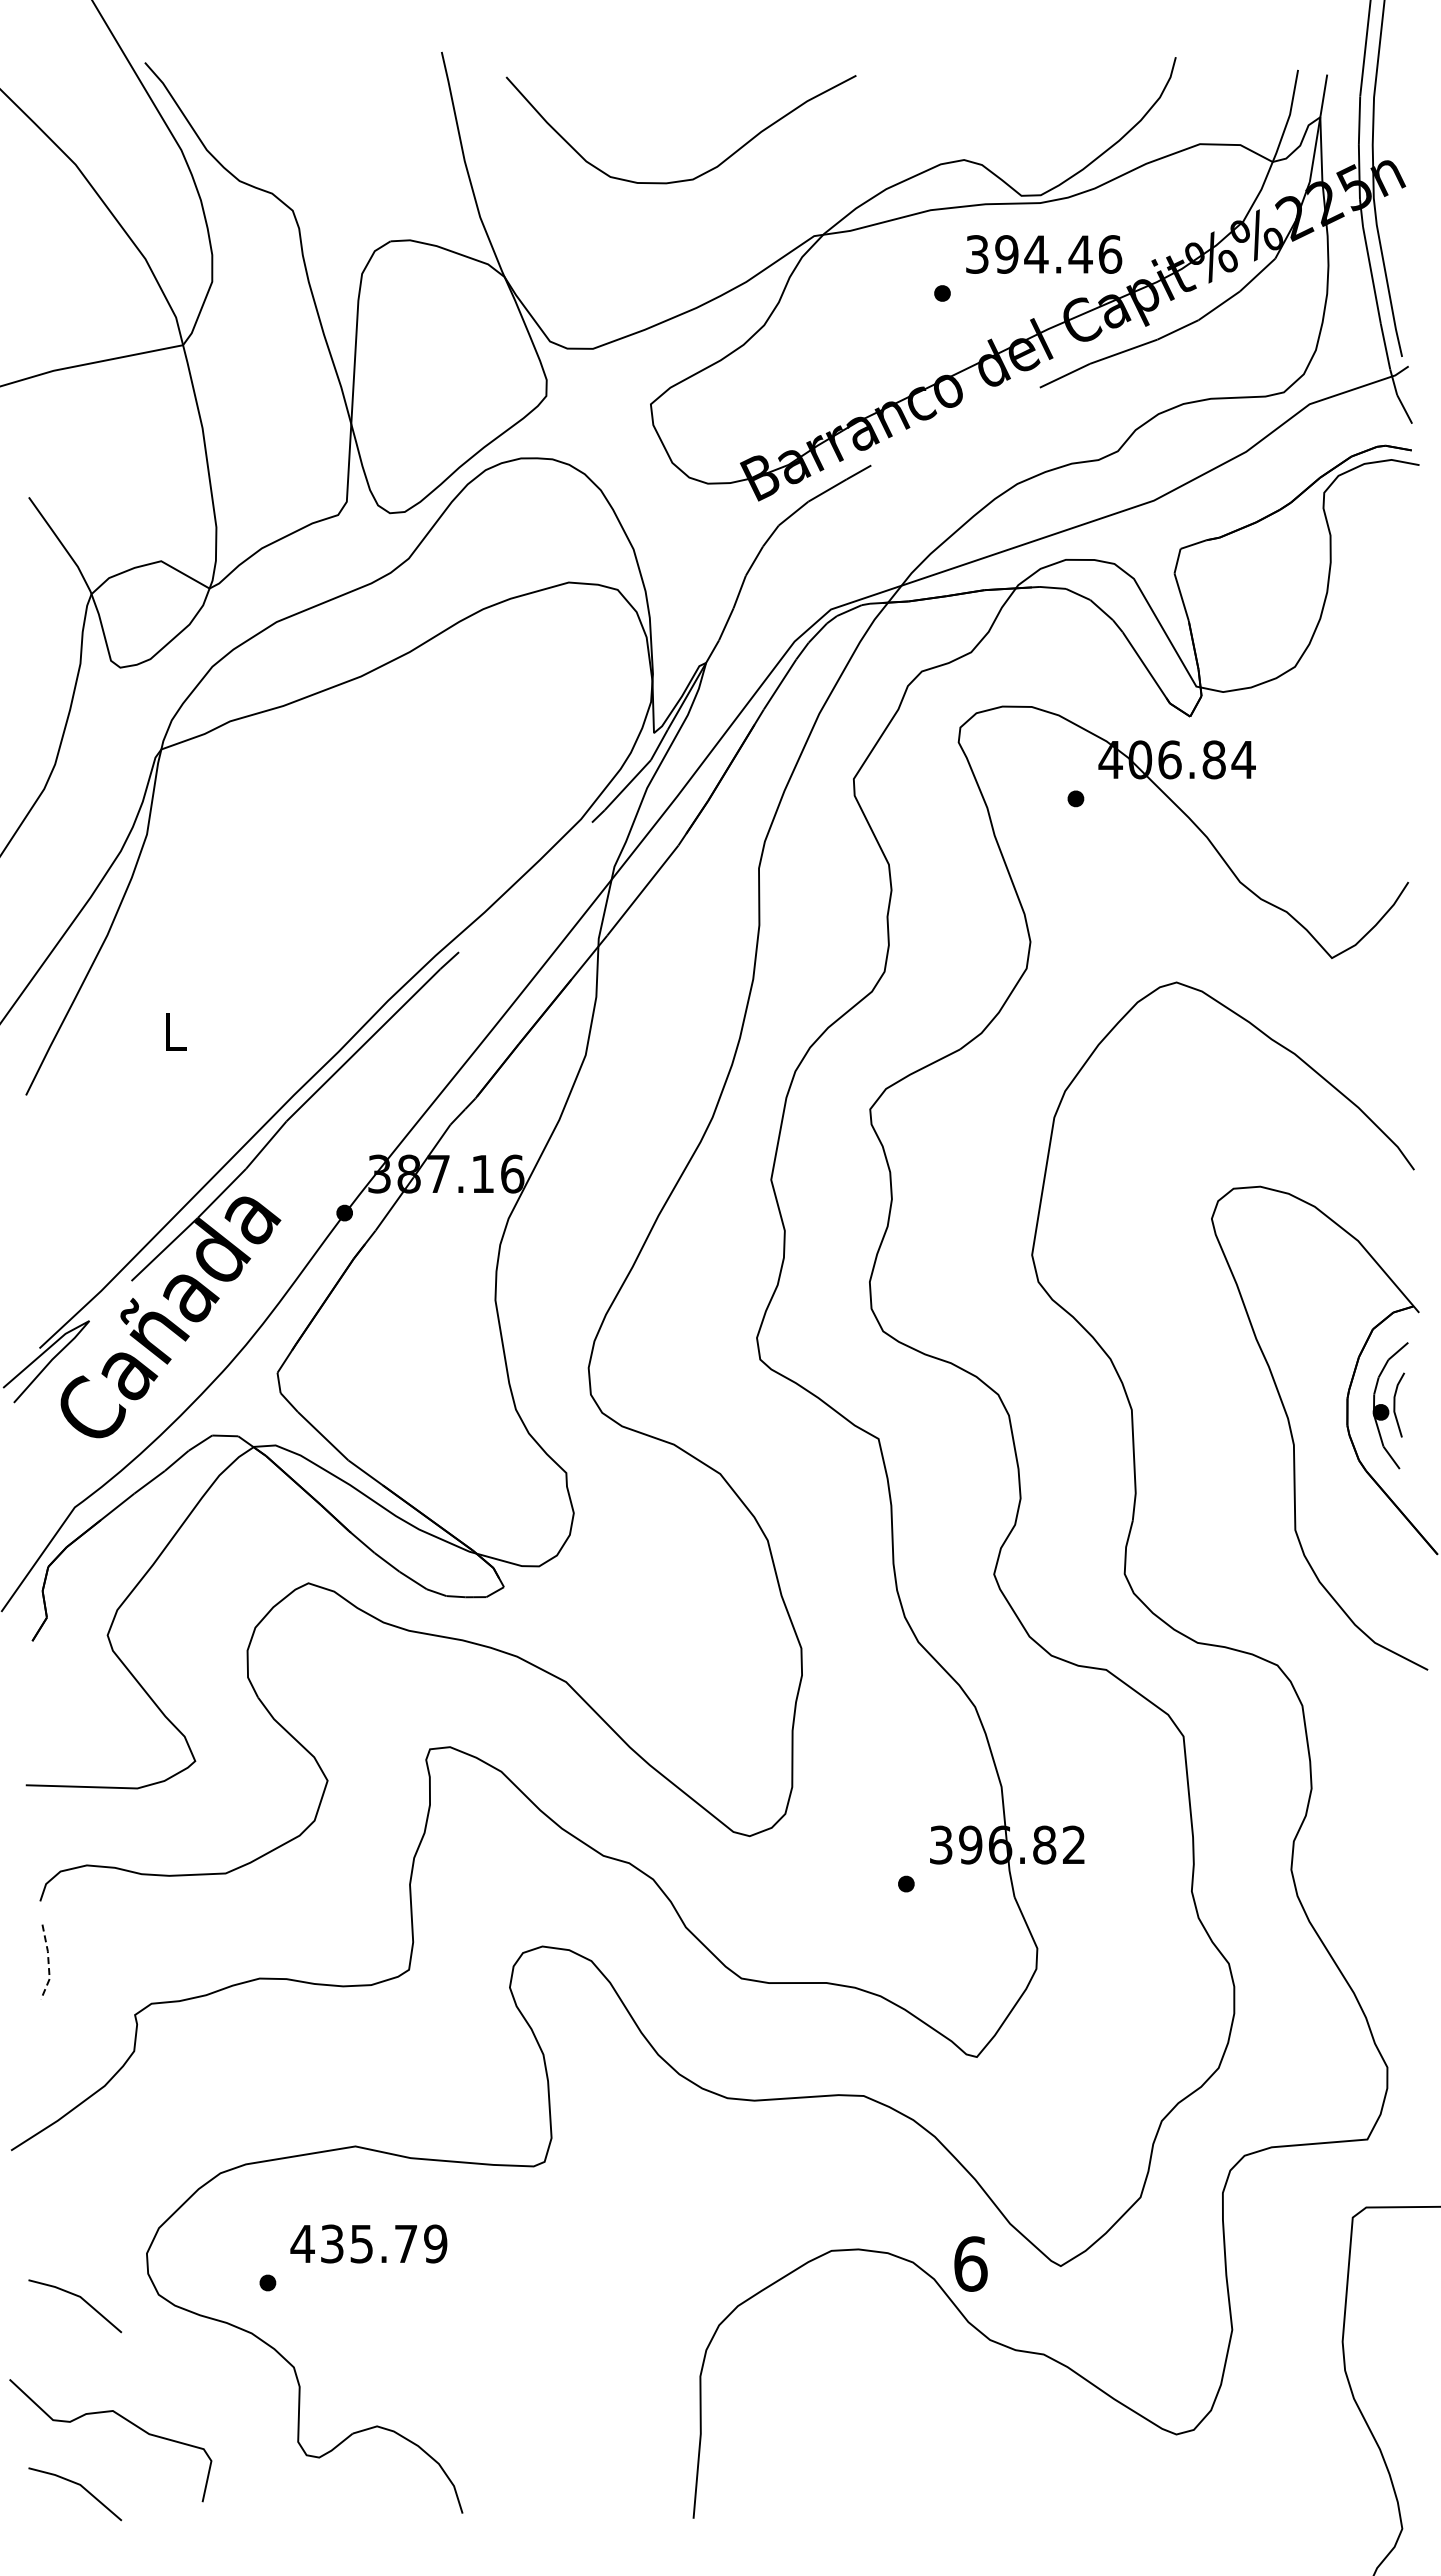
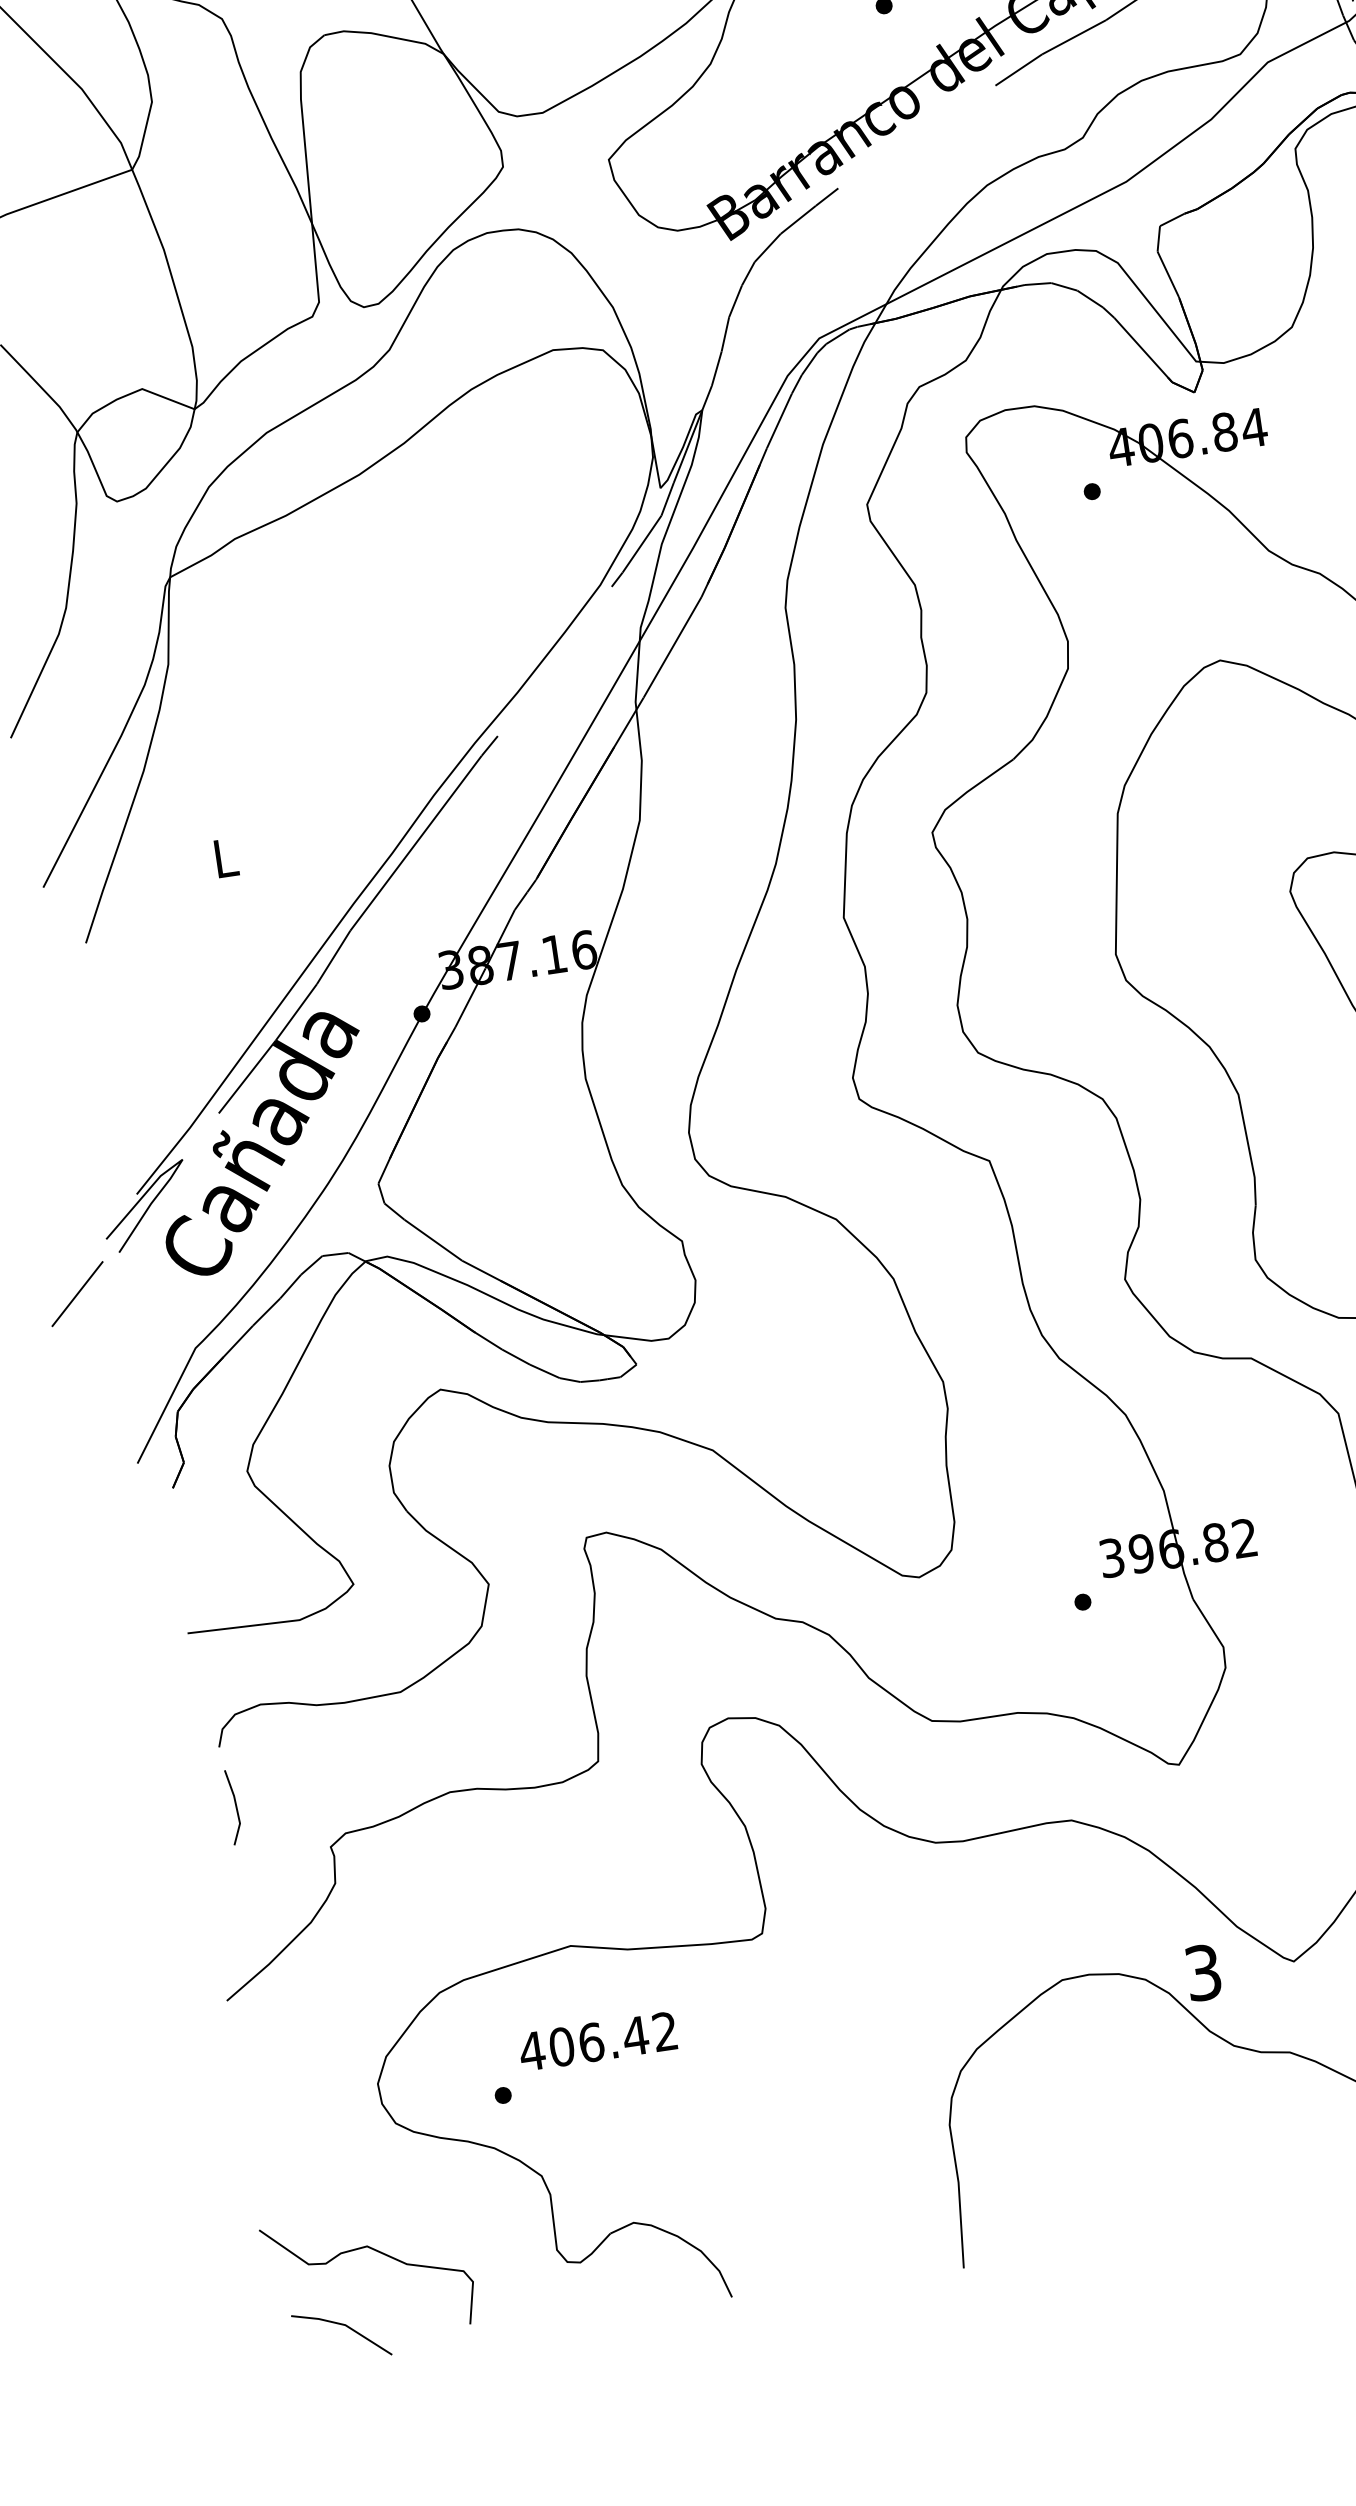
line: (48, 1963) -> (236, 1808), dashed -> solid
text: (383, 2243) -> (613, 2038), 435.79 -> 406.42
text: (970, 2263) -> (1203, 1972), 6 -> 3
line: (78, 2297) -> (315, 2137), removed

